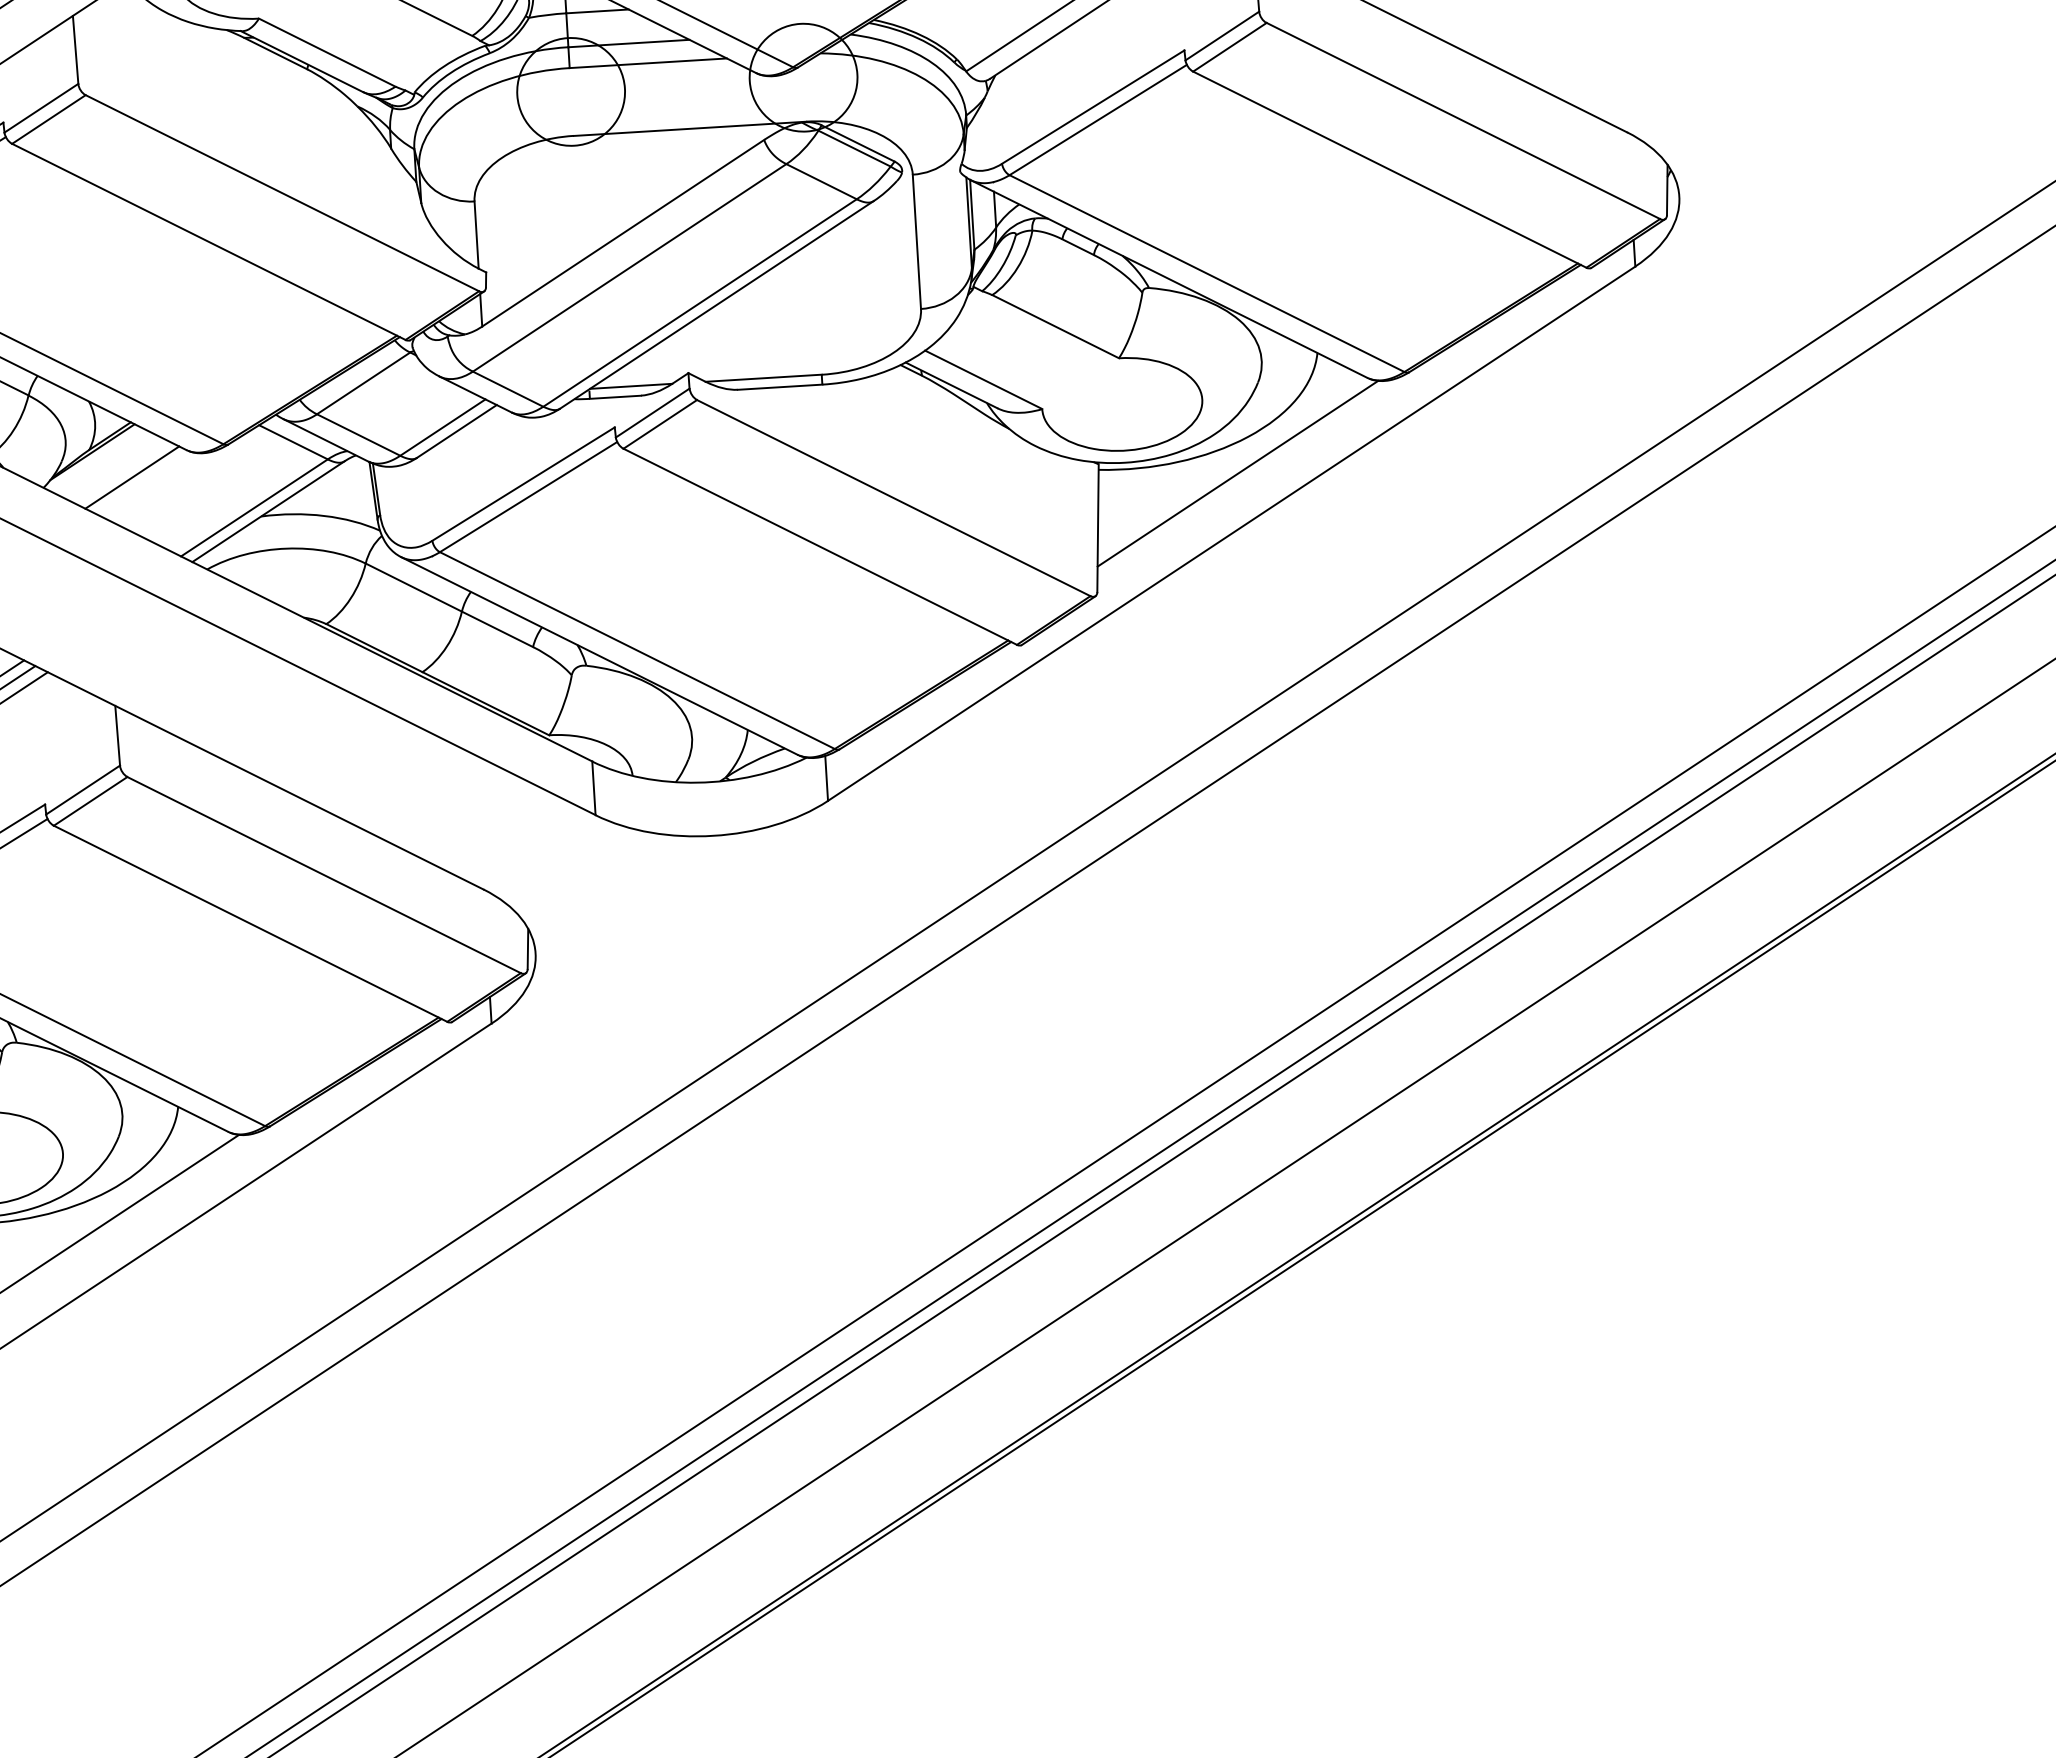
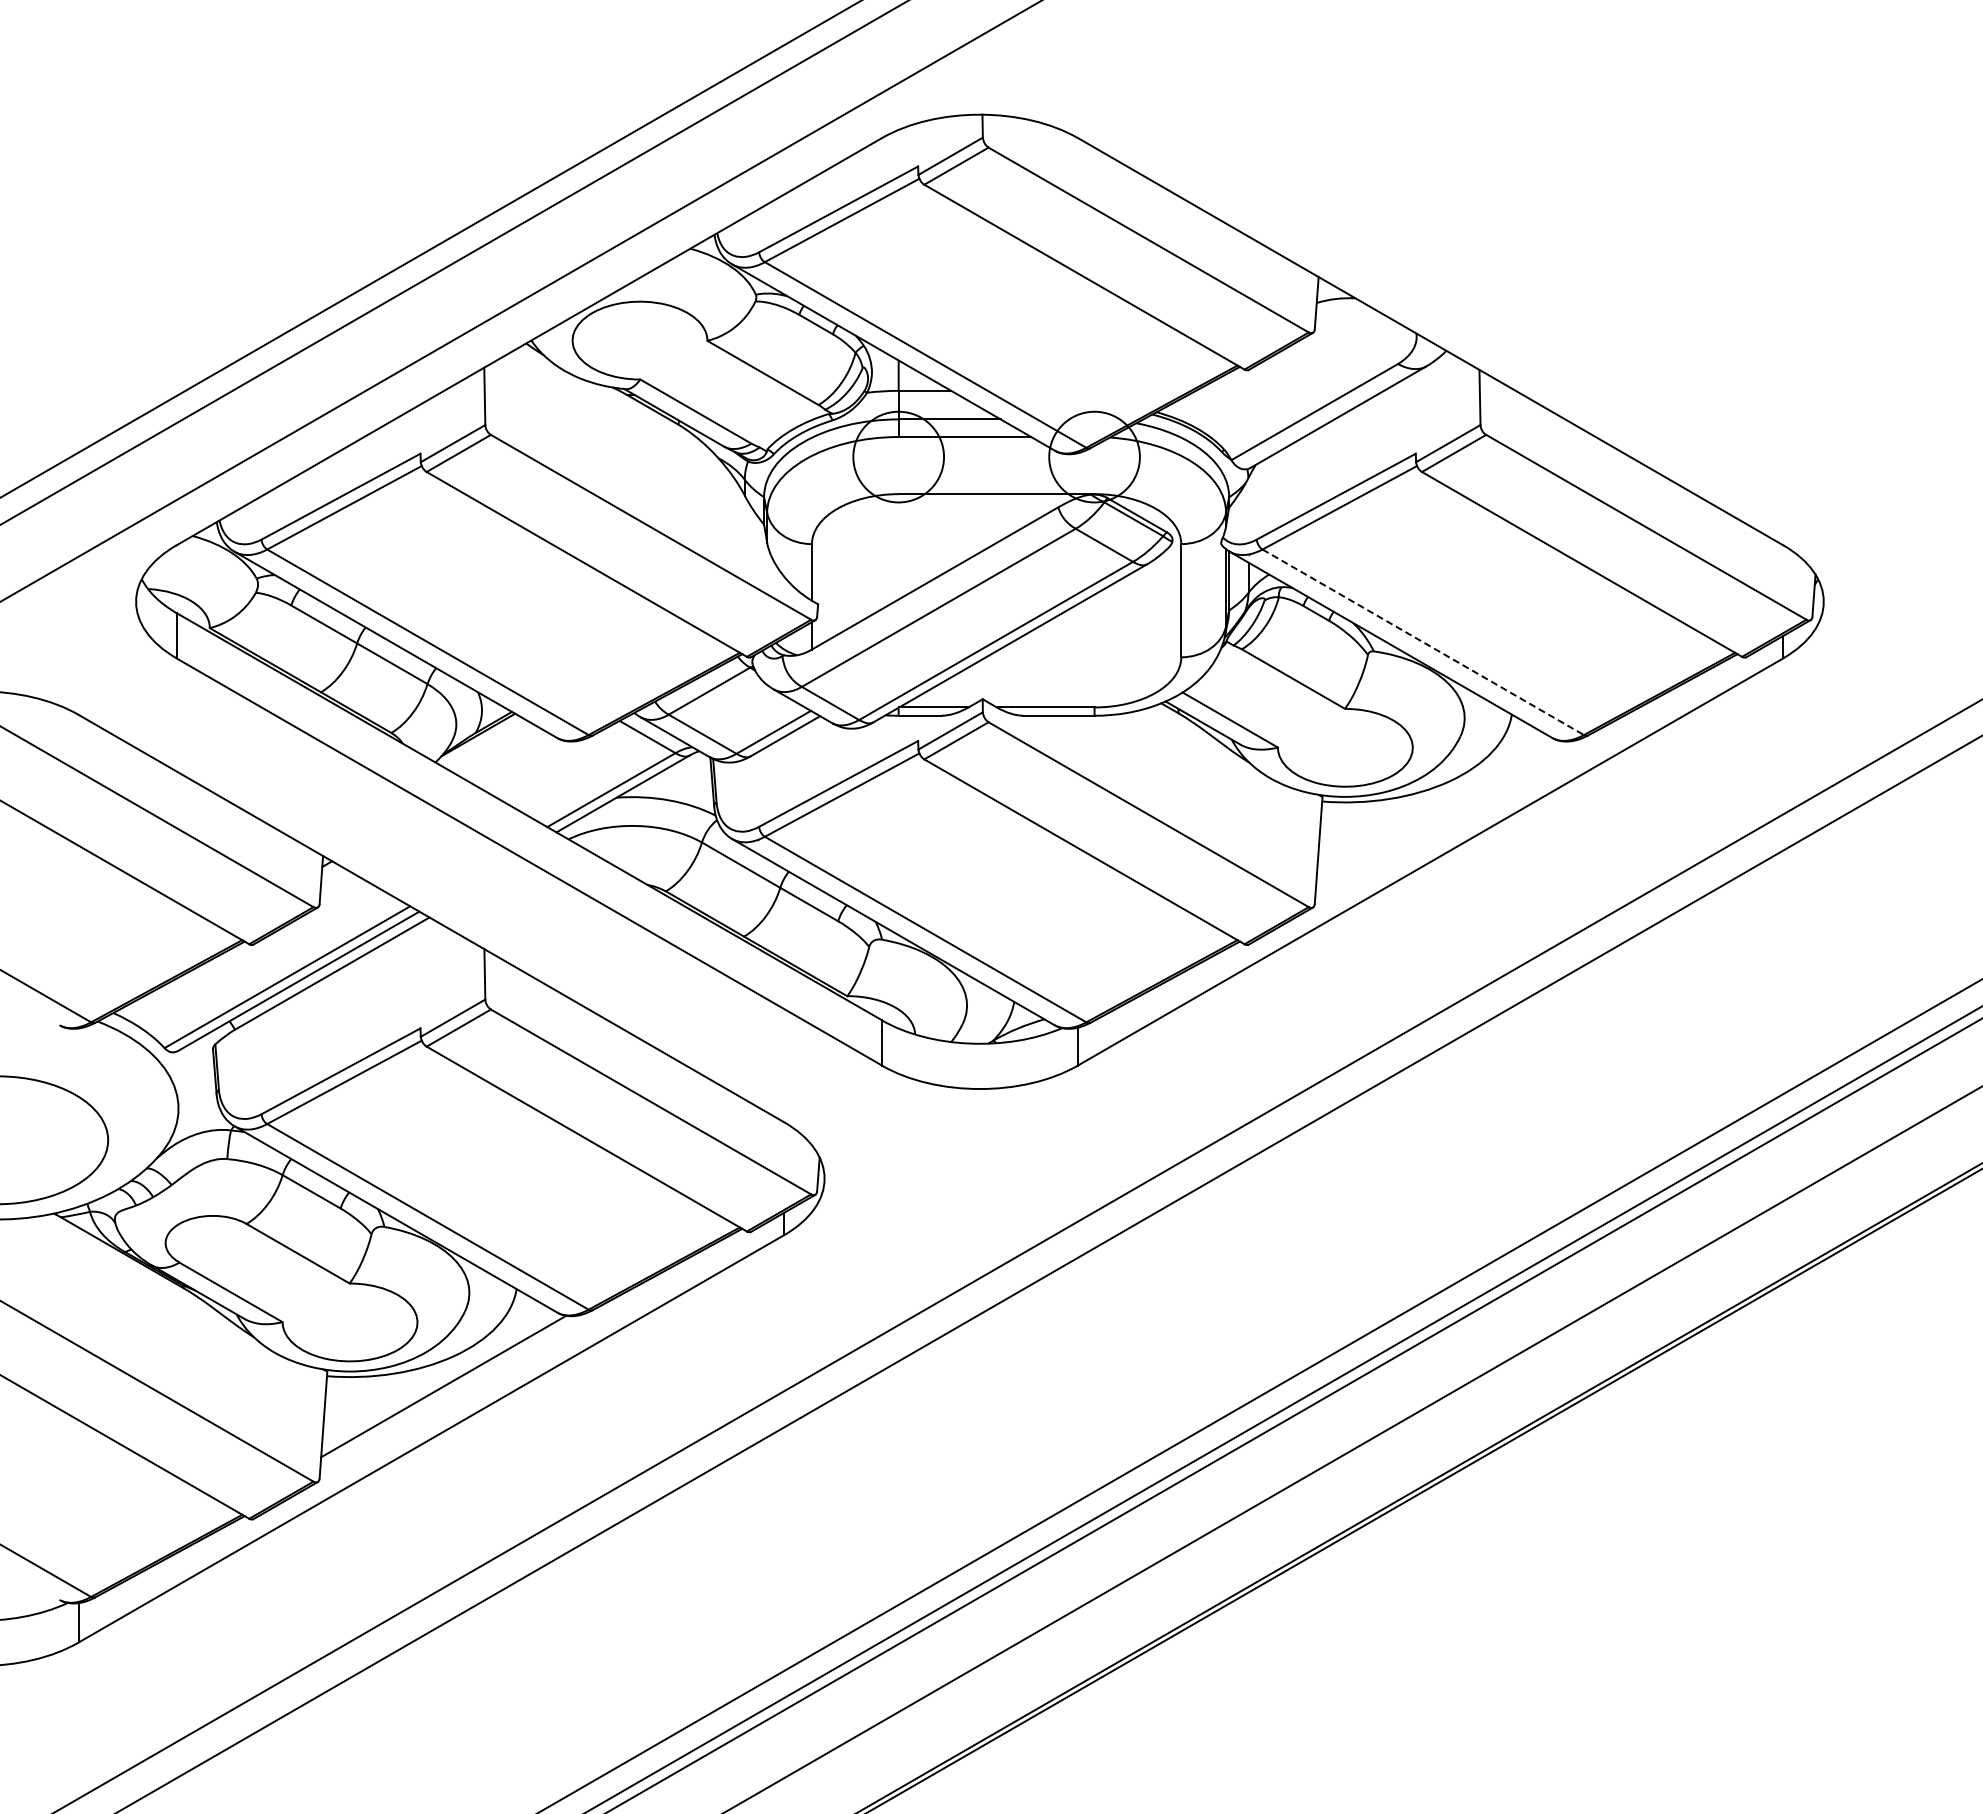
line: (1207, 273) -> (1423, 642), solid -> dashed
line: (1237, 473) -> (1438, 811), removed
line: (132, 477) -> (510, 758), removed

